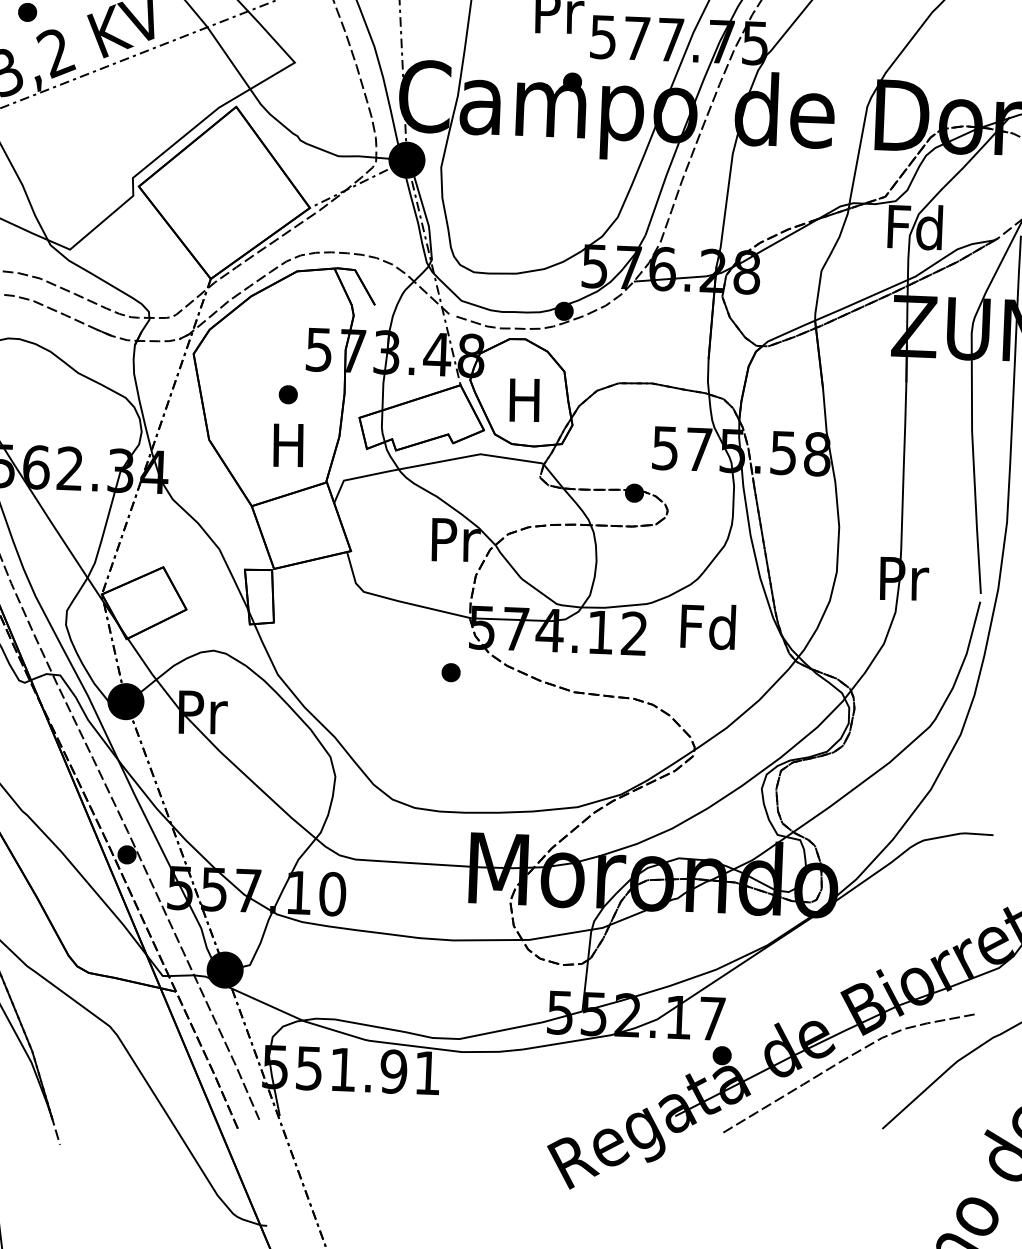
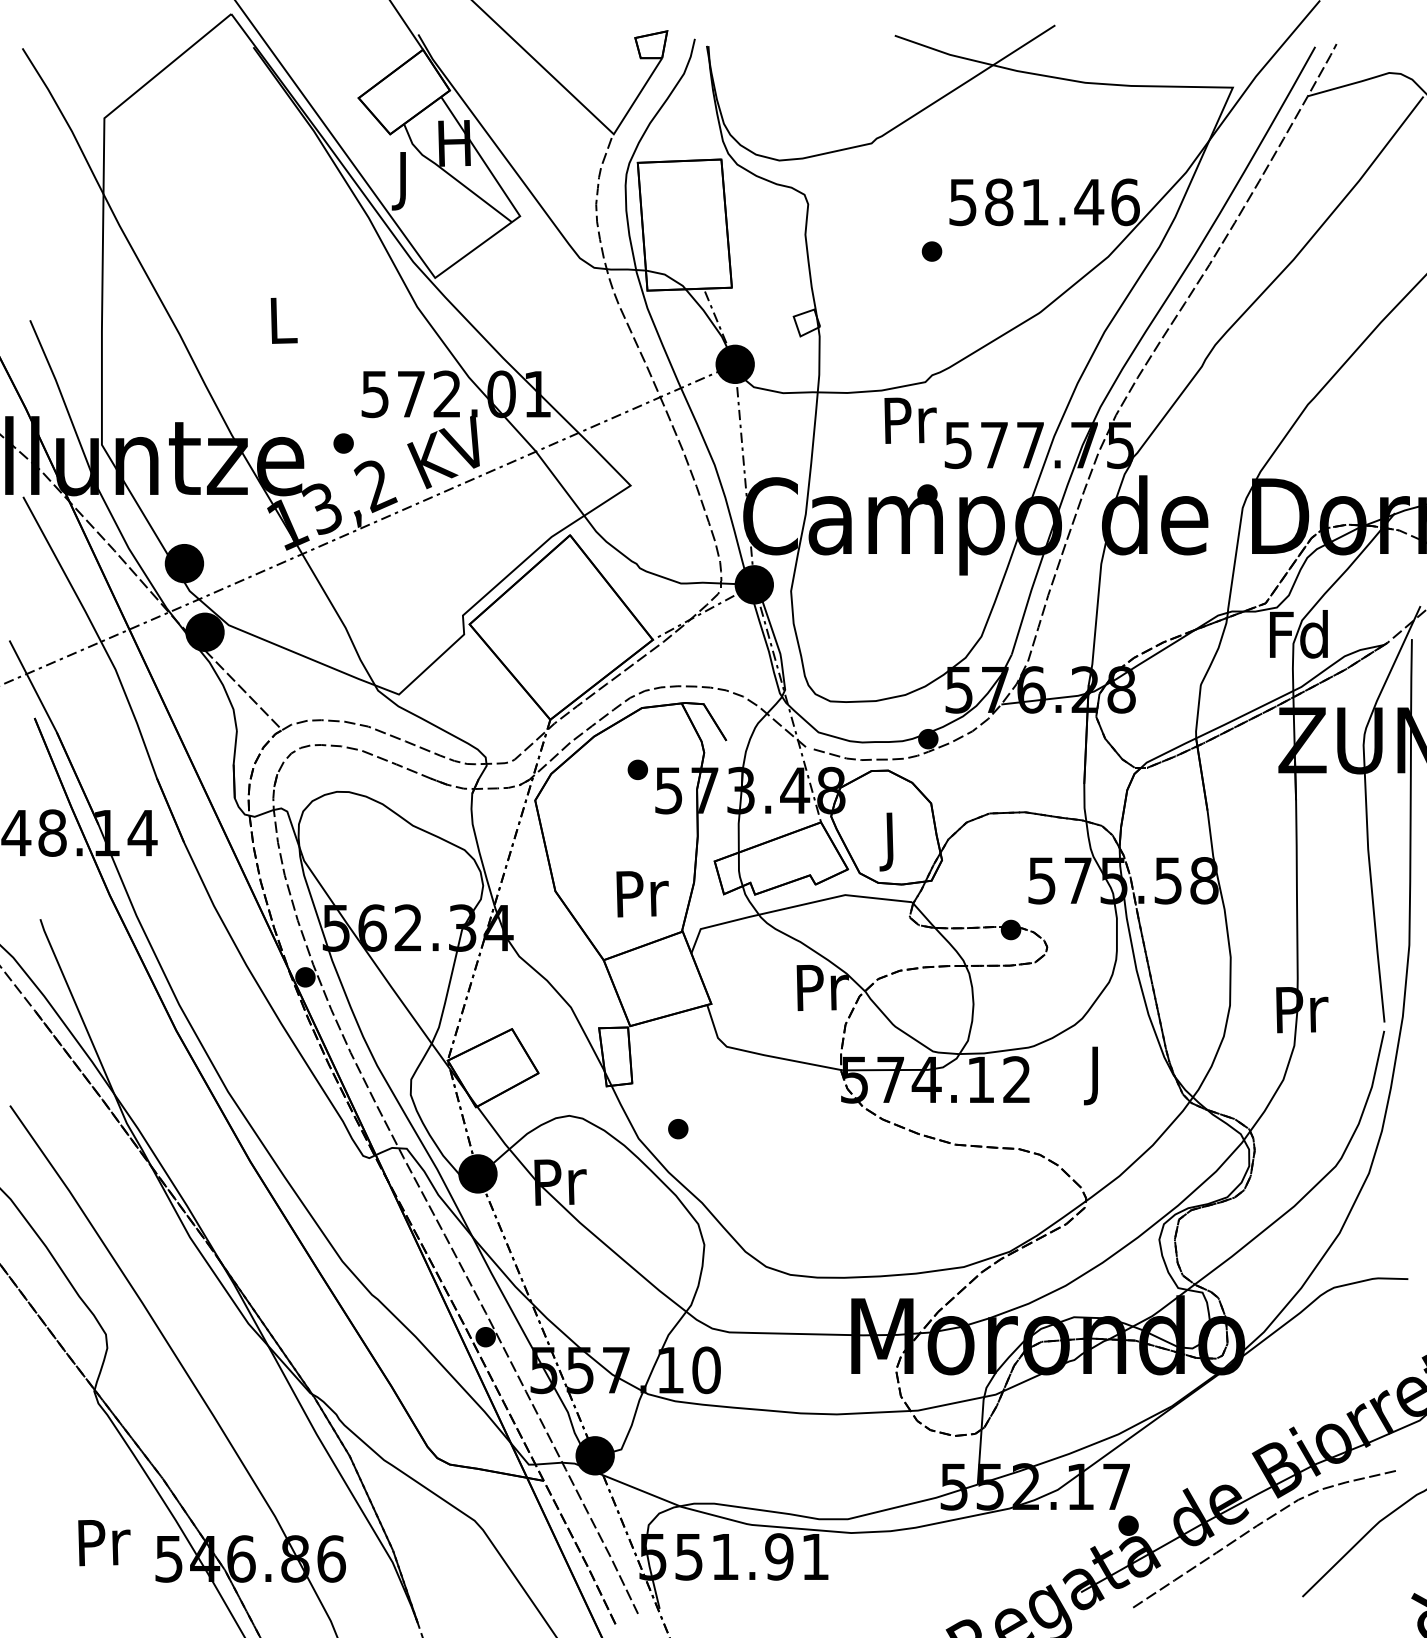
part: (287, 394) -> (637, 769), moved
text: (523, 405) -> (889, 841), H -> J
text: (290, 445) -> (642, 893), H -> Pr
text: (708, 631) -> (1095, 1074), Fd -> J
part: (451, 673) -> (678, 1129), moved

